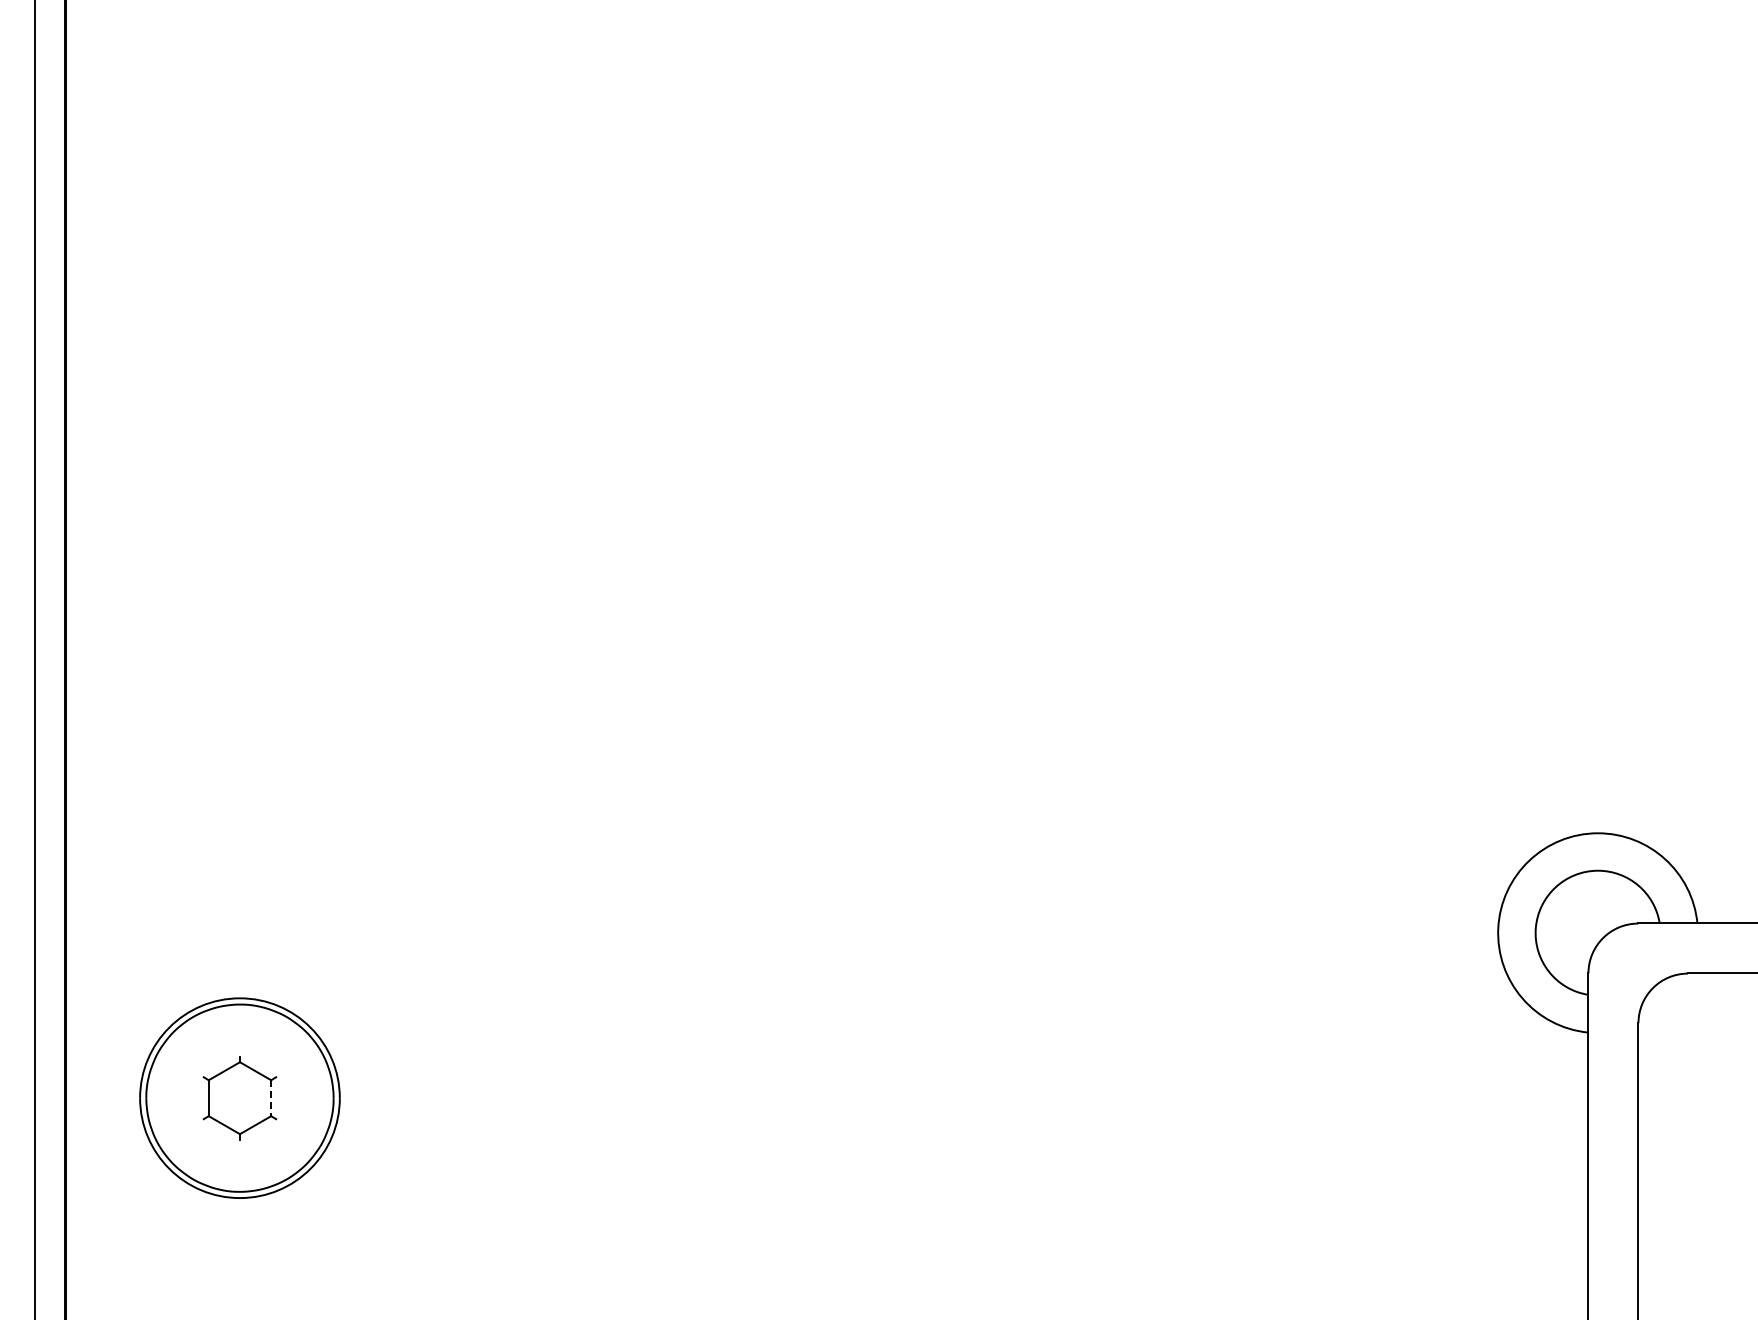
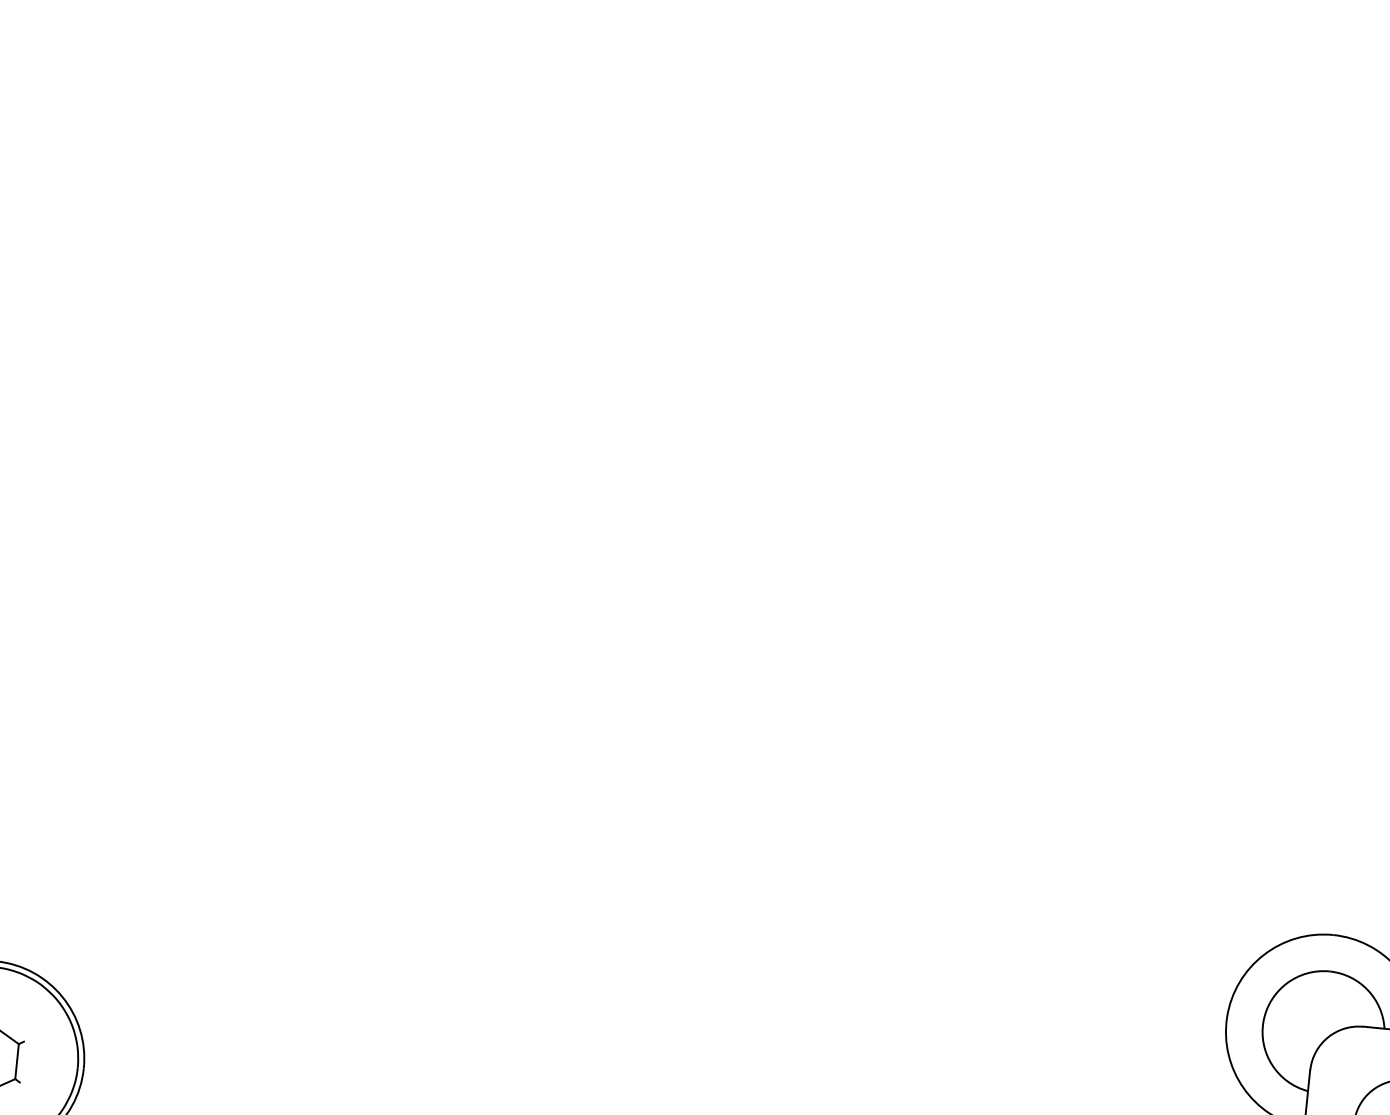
line: (271, 1098) -> (17, 1061), dashed -> solid

